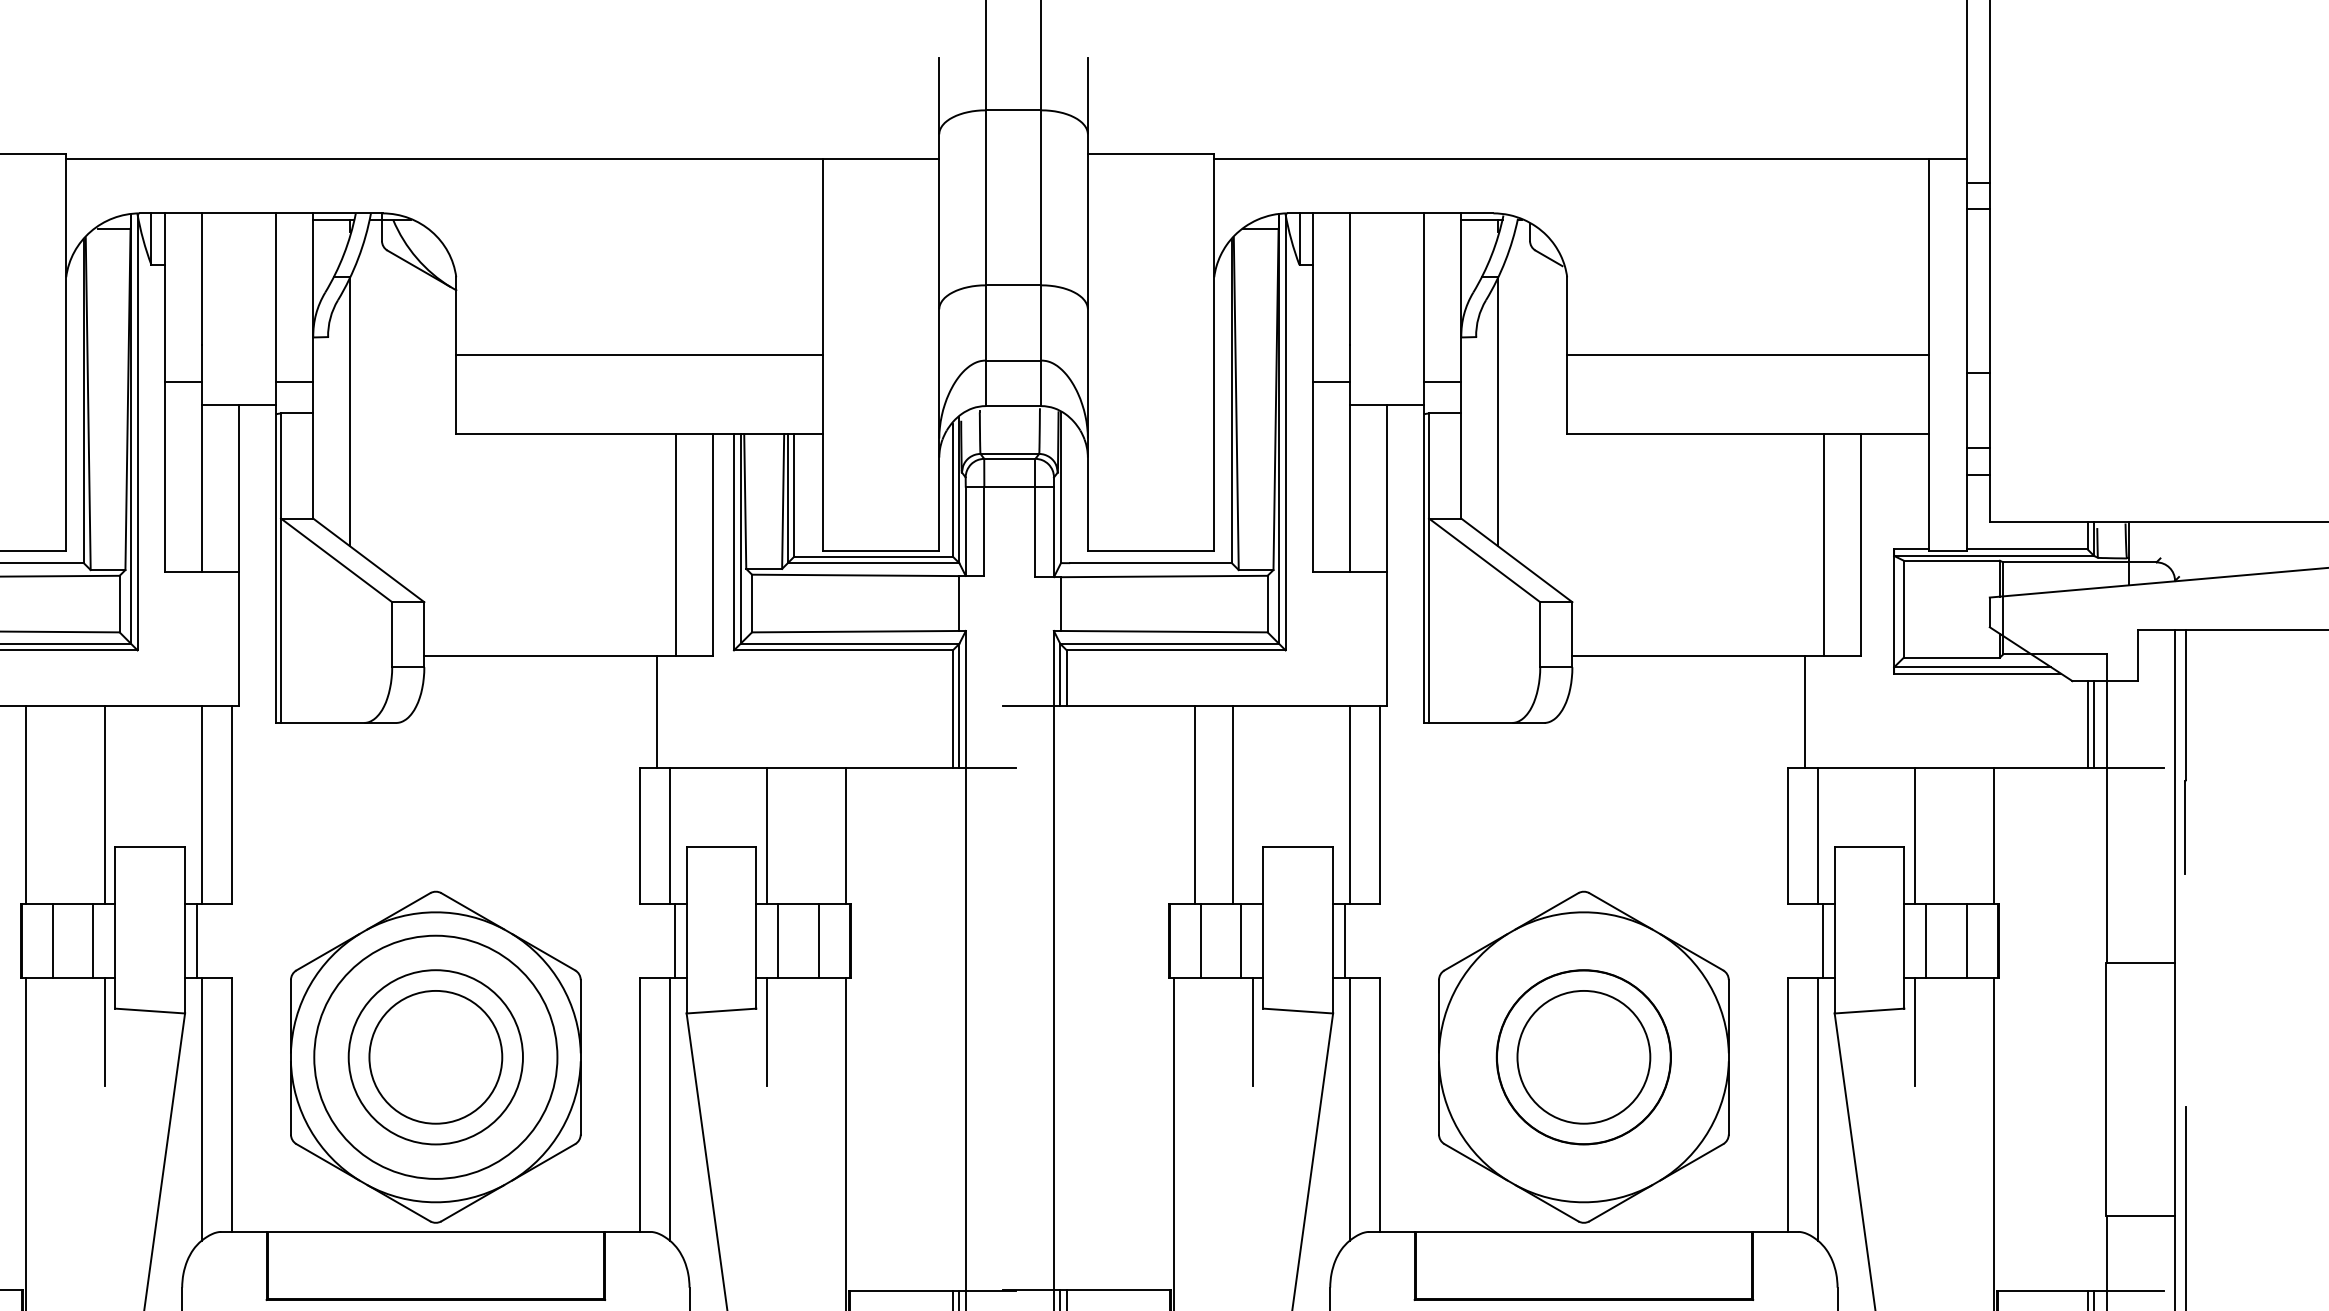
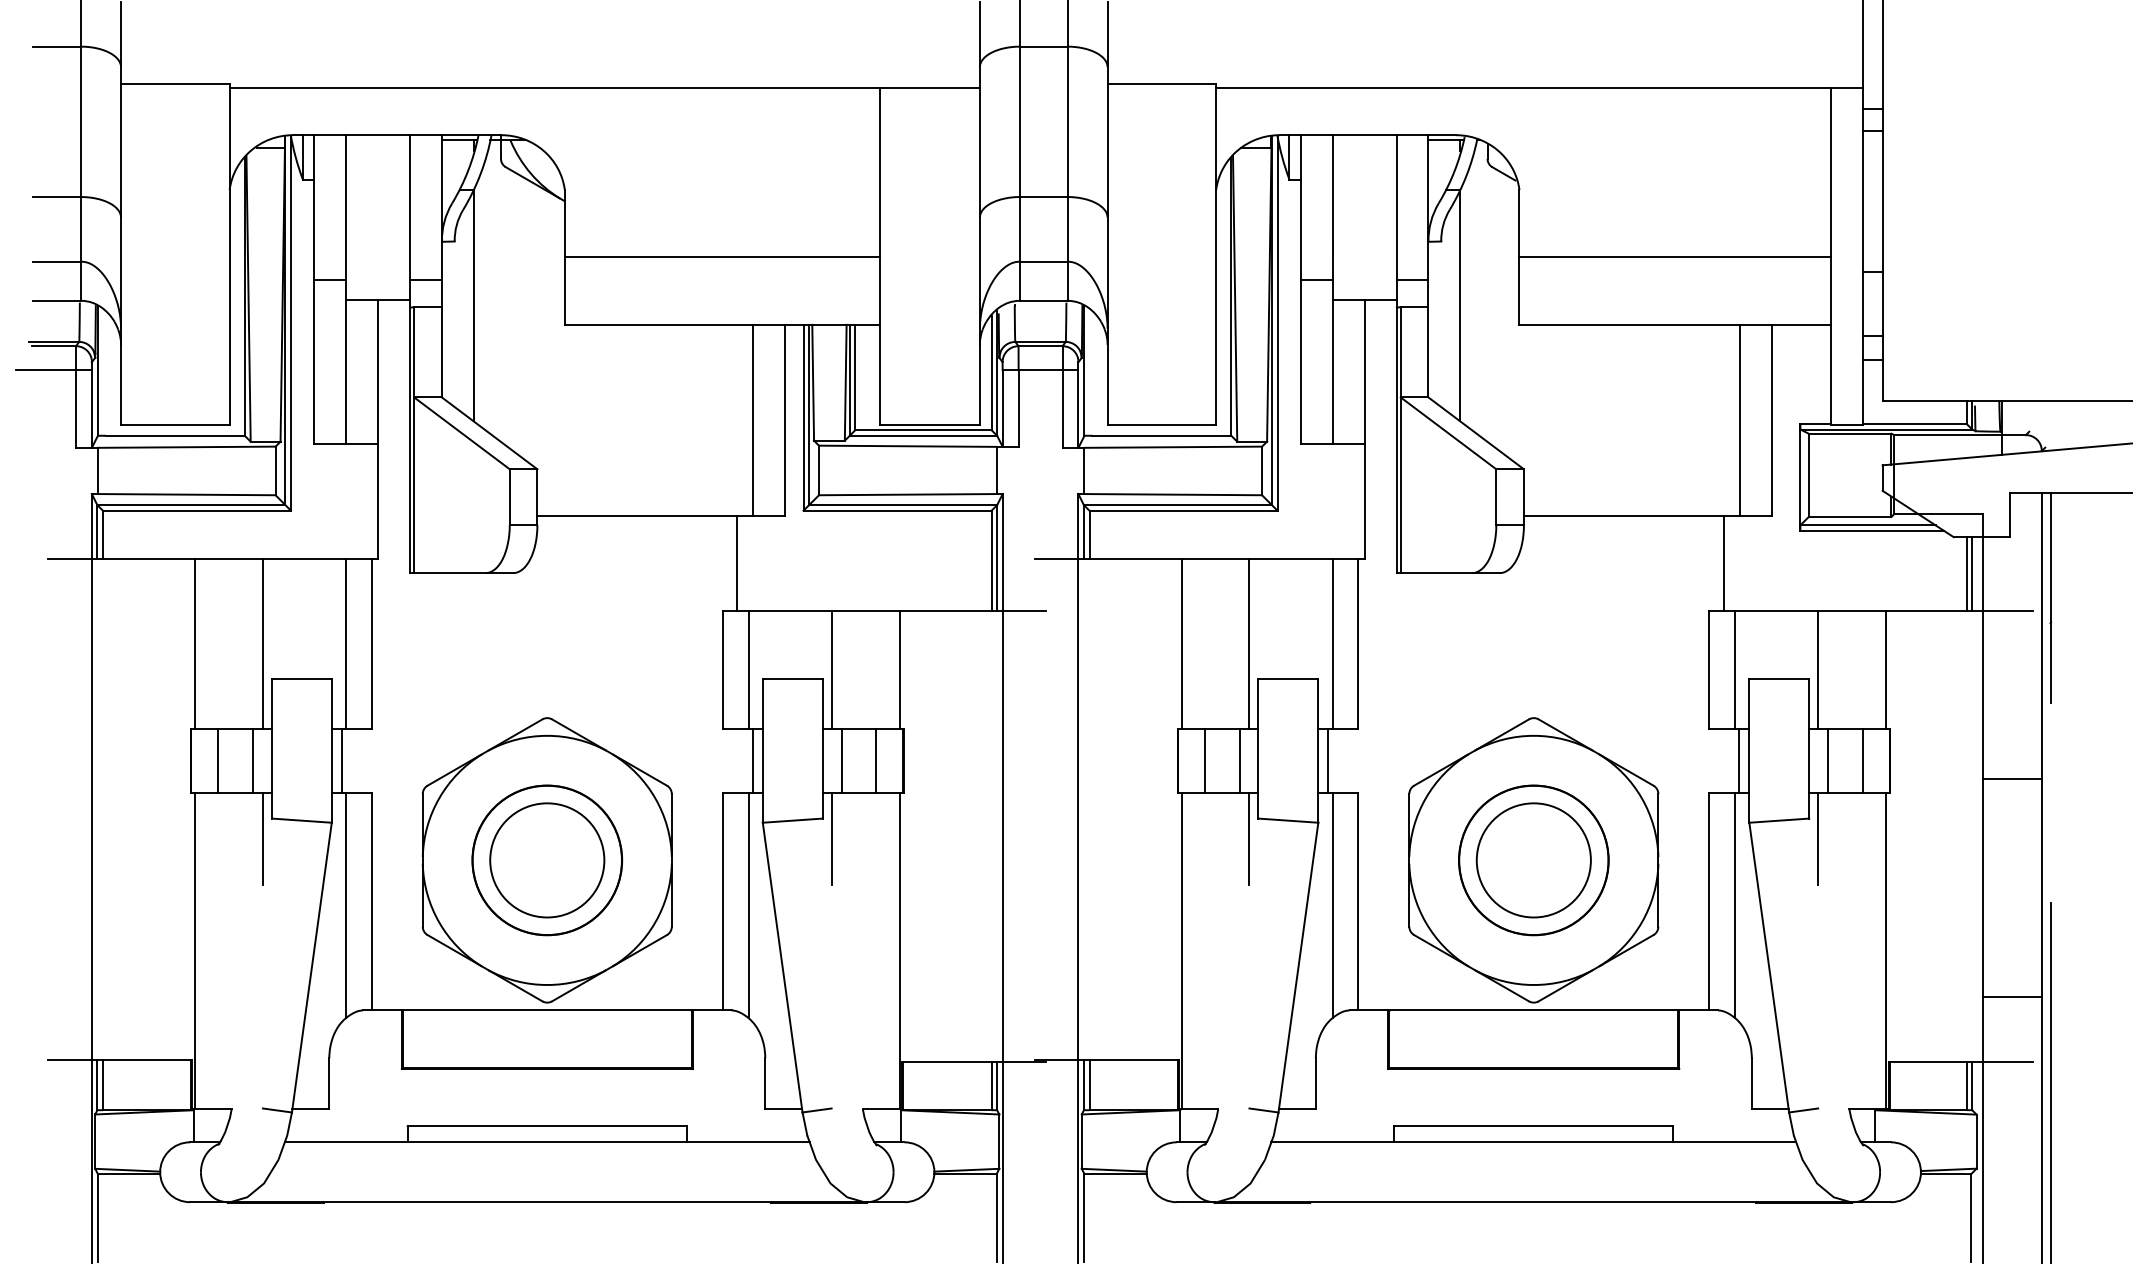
line: (1194, 804) -> (1249, 643), moved
line: (1233, 804) -> (1181, 643), moved
circle: (434, 1057) -> (546, 860), size x0.71

